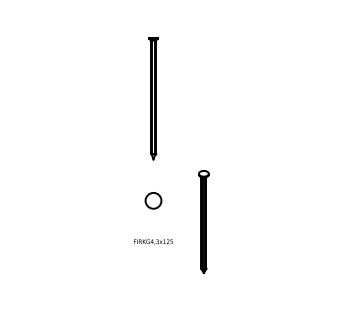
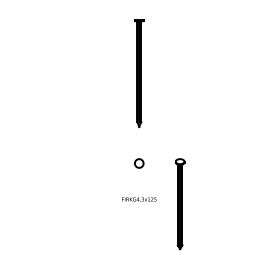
part: (153, 200) -> (139, 163), size x0.62
part: (203, 222) -> (179, 204), moved

